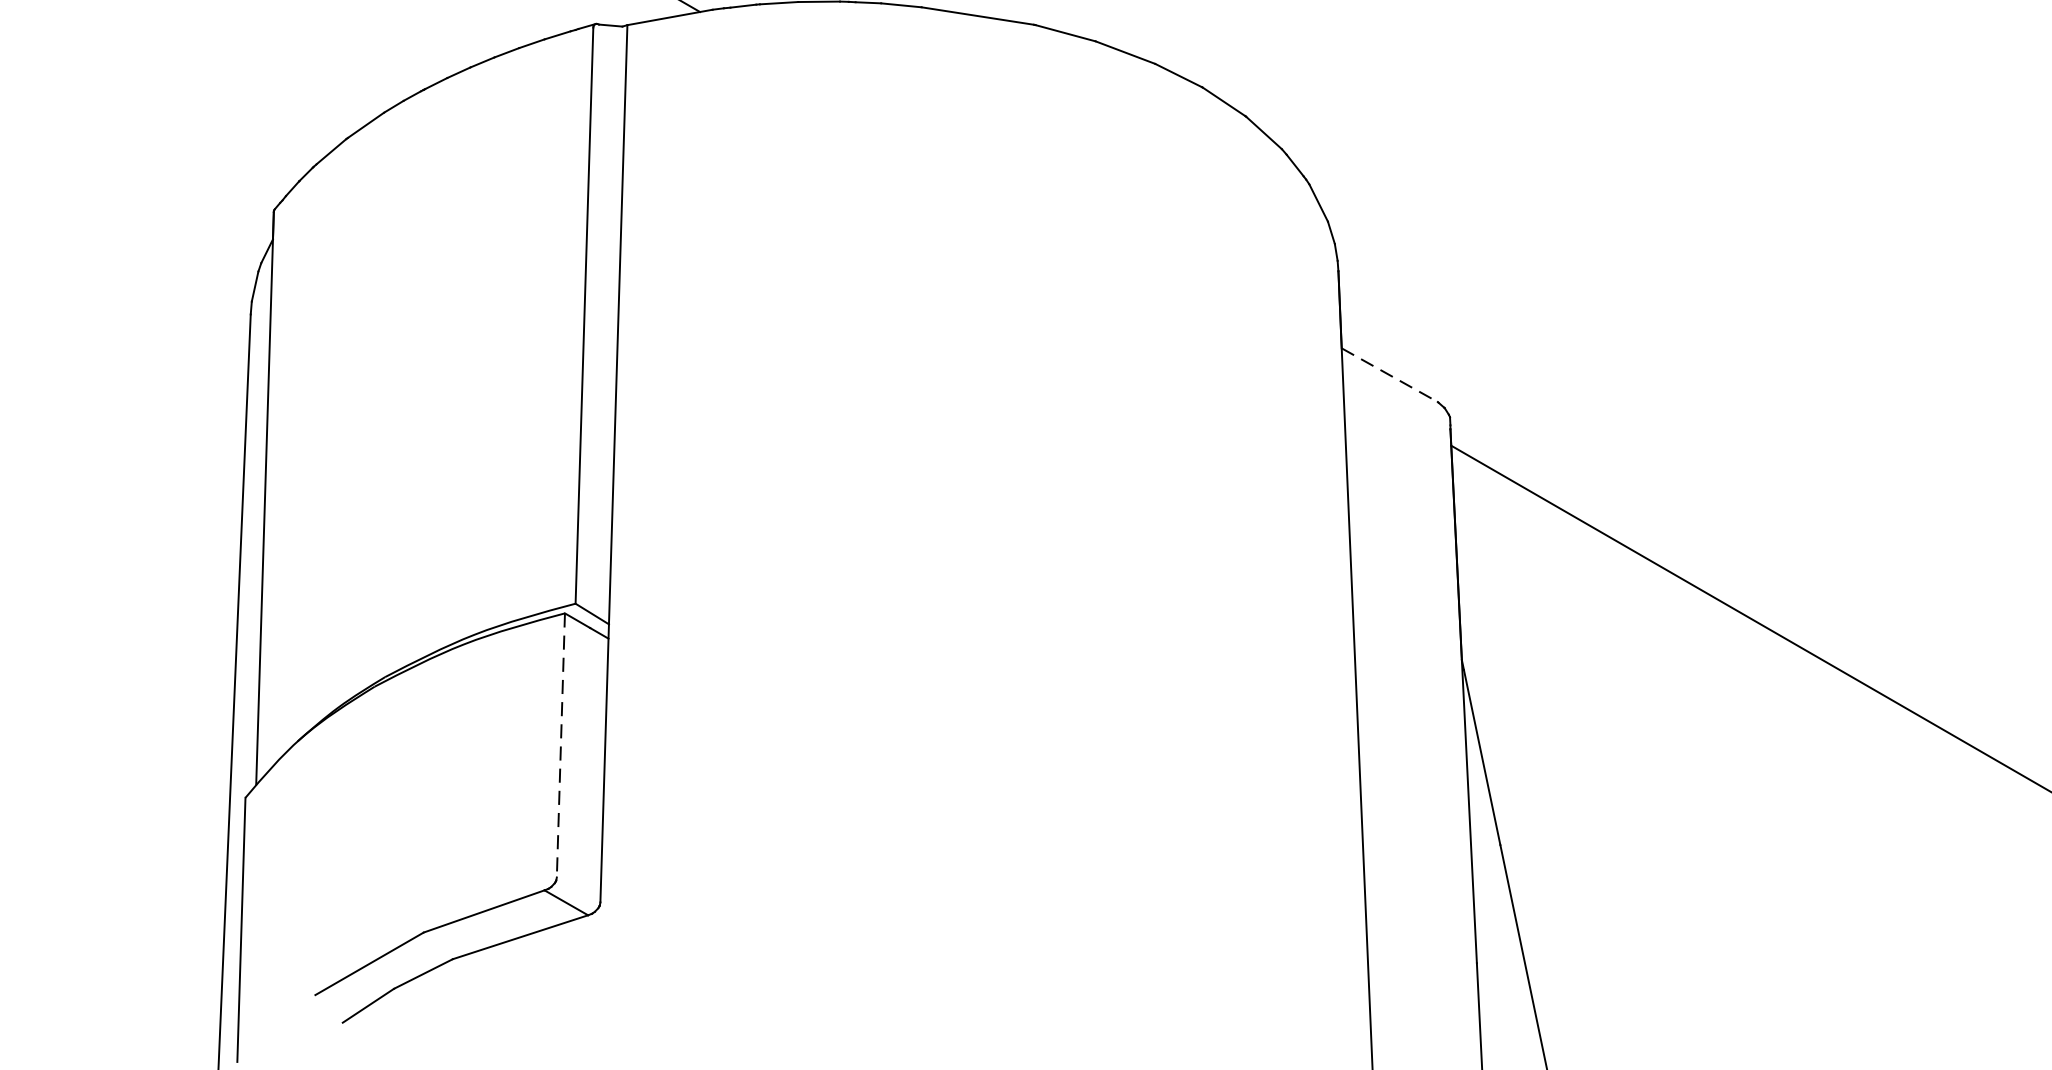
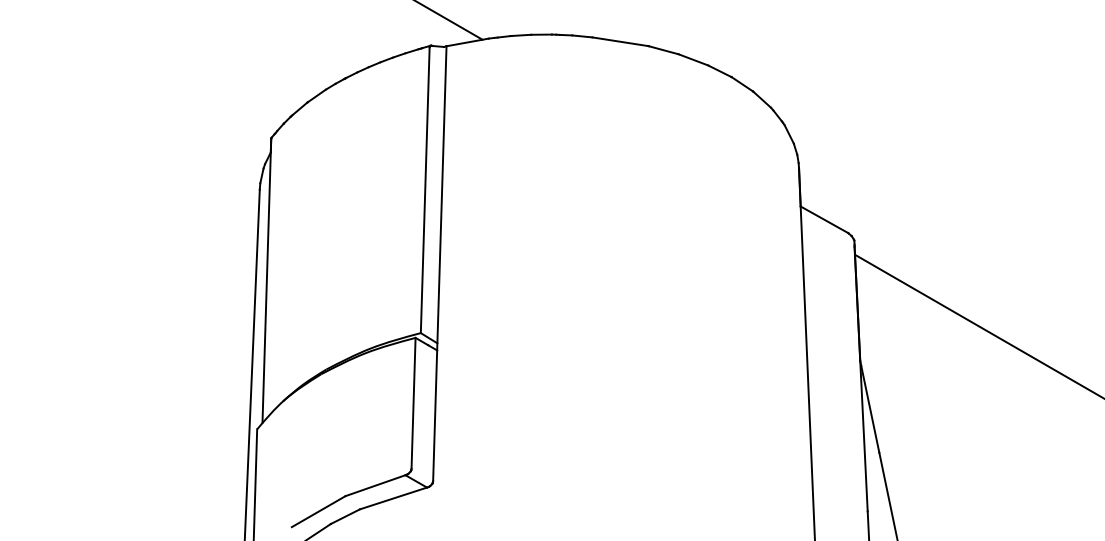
line: (1389, 376) -> (824, 220), dashed -> solid
line: (560, 745) -> (413, 403), dashed -> solid

